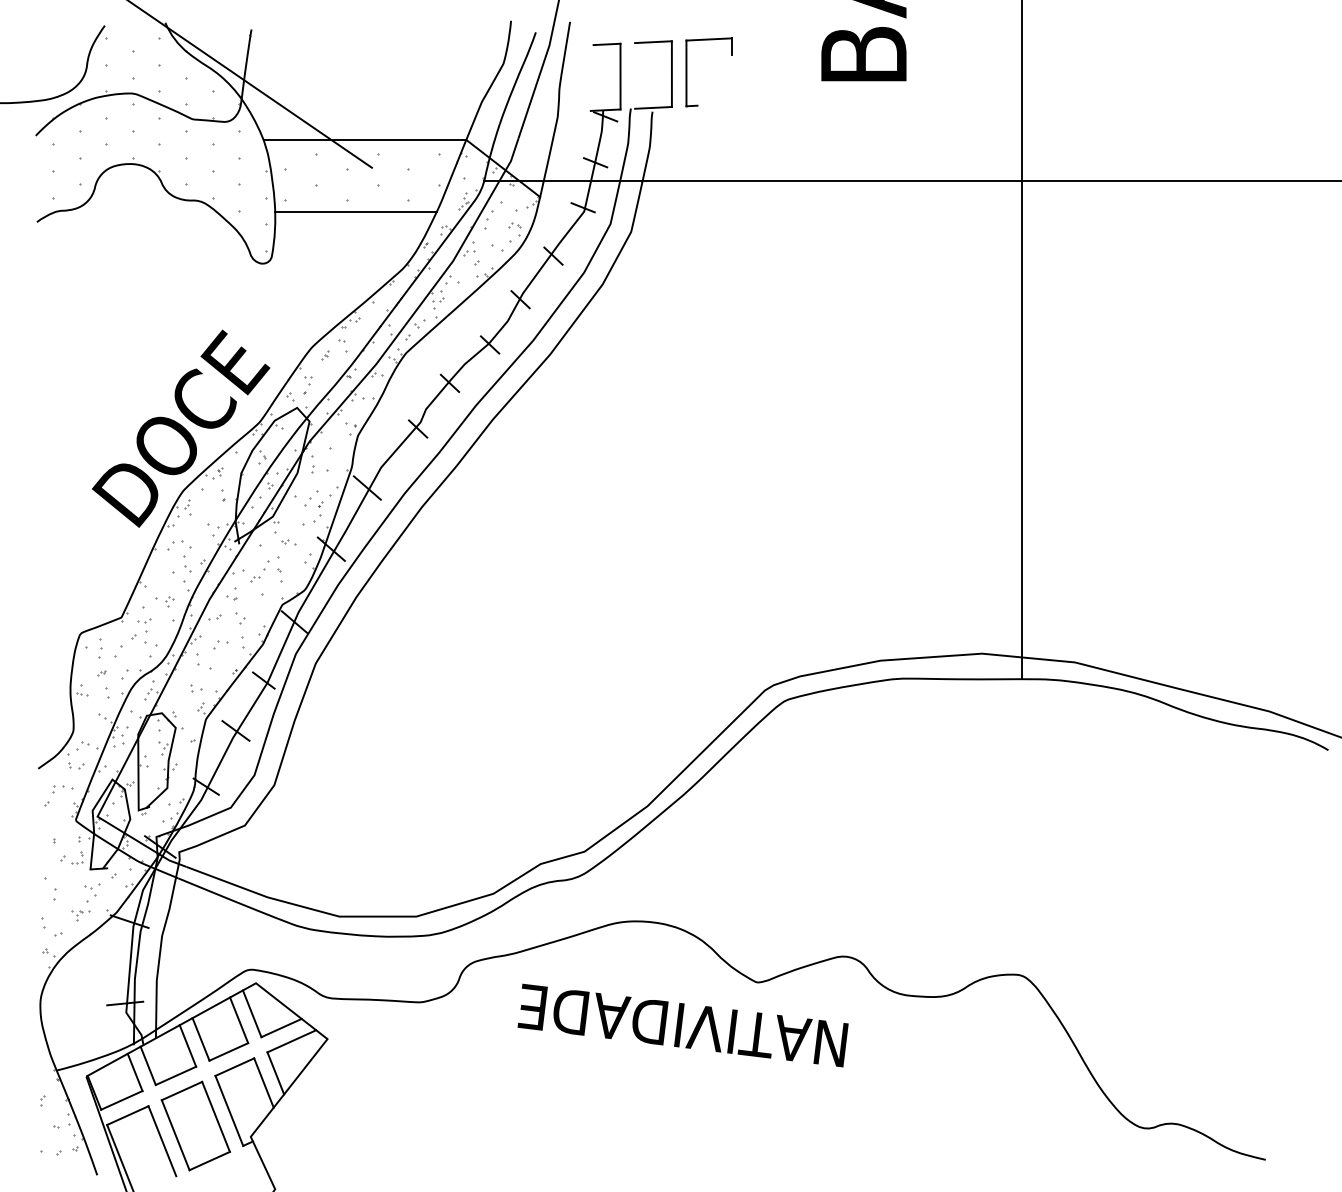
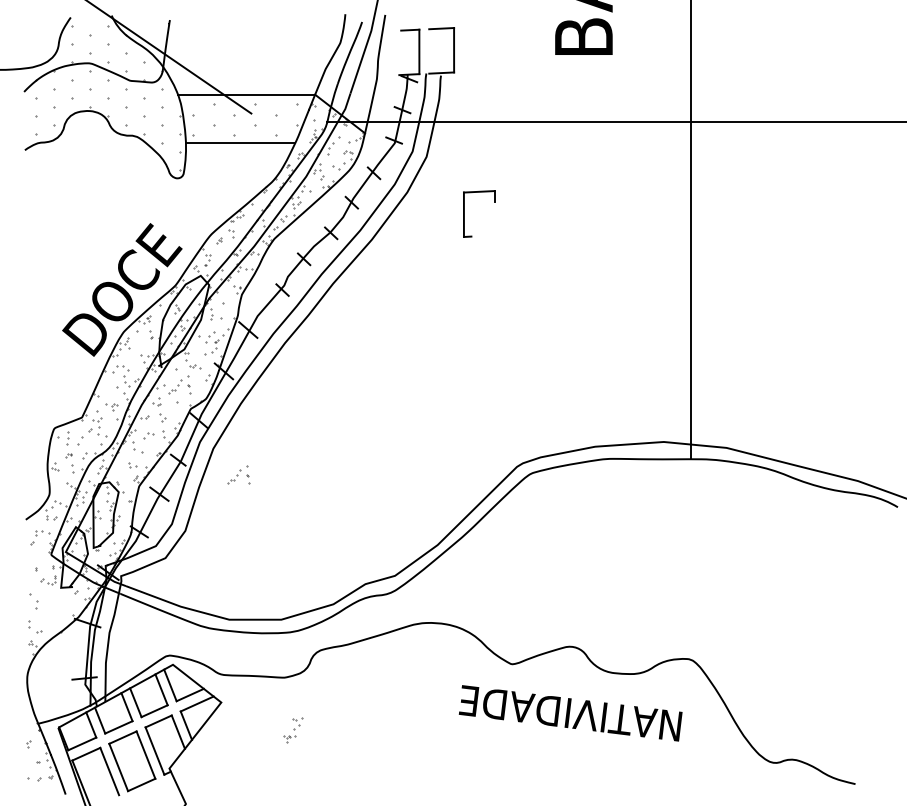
part: (687, 71) -> (464, 213), moved
part: (352, 701) -> (238, 474), added
part: (86, 902) -> (293, 730), moved
text: (682, 1025) -> (570, 713), moved

